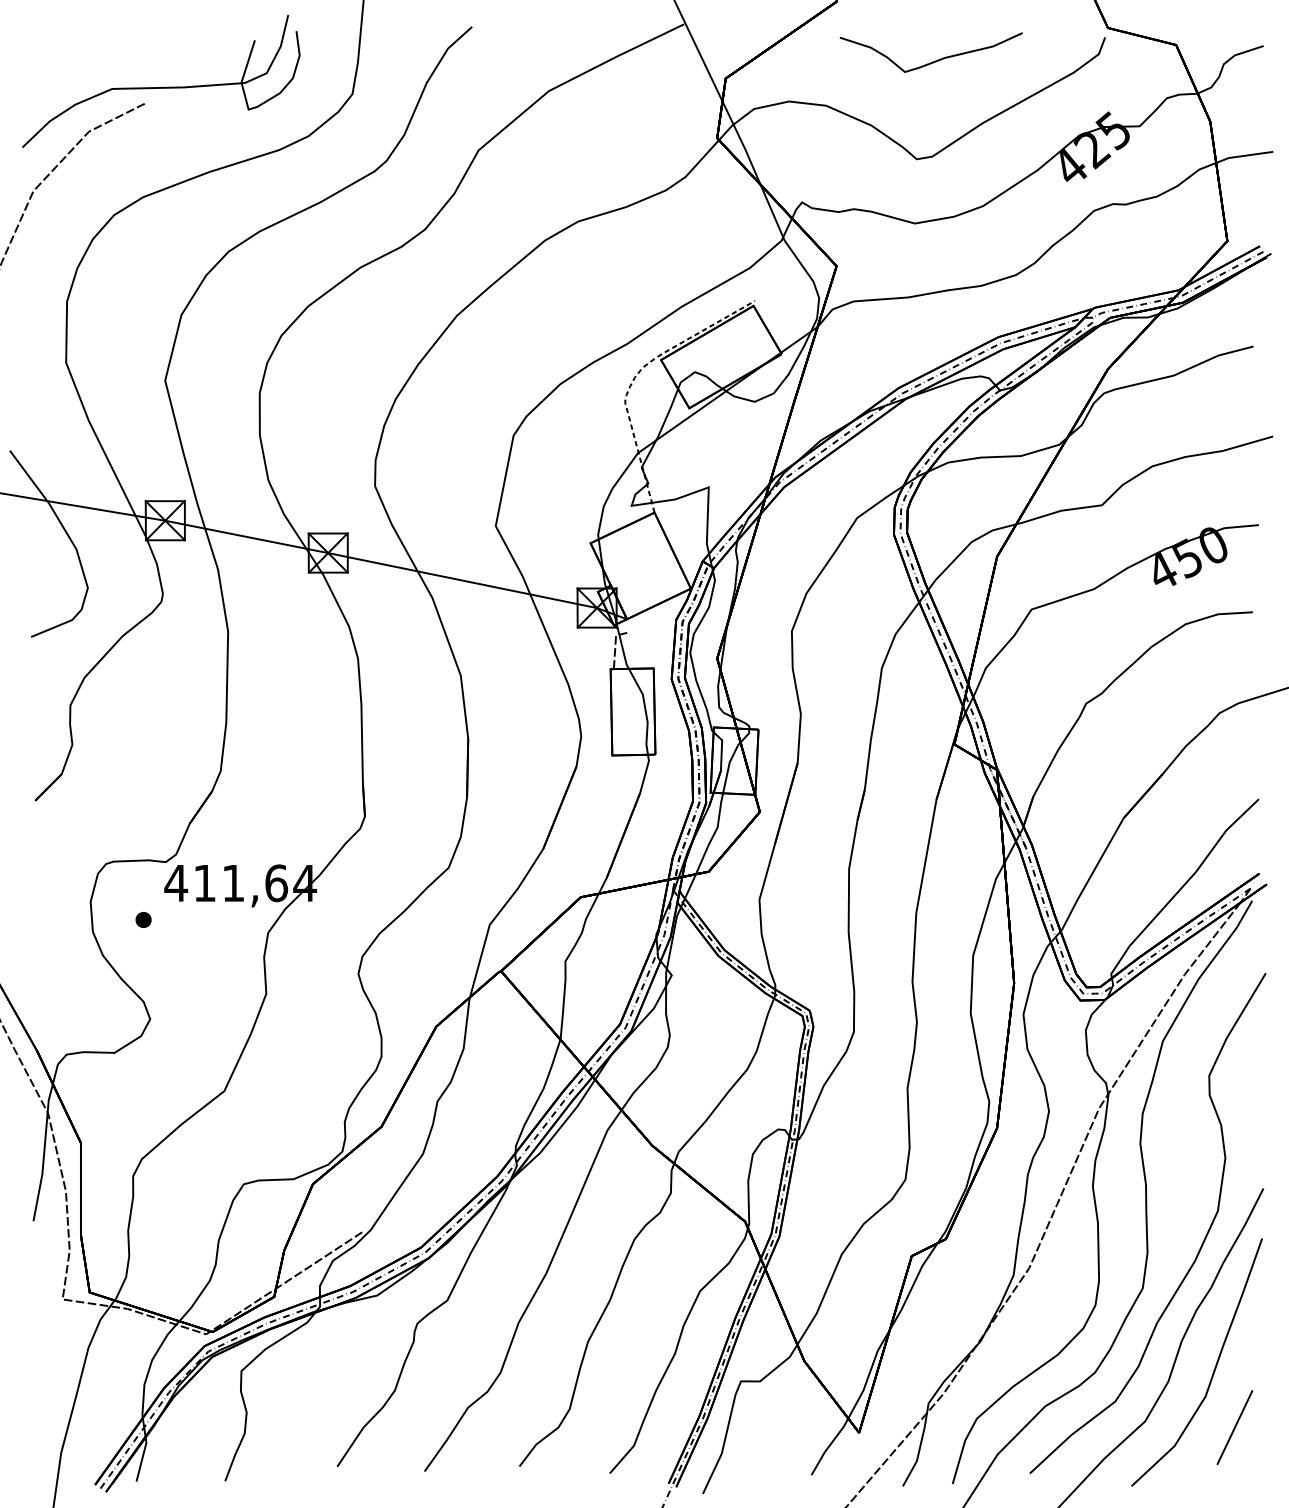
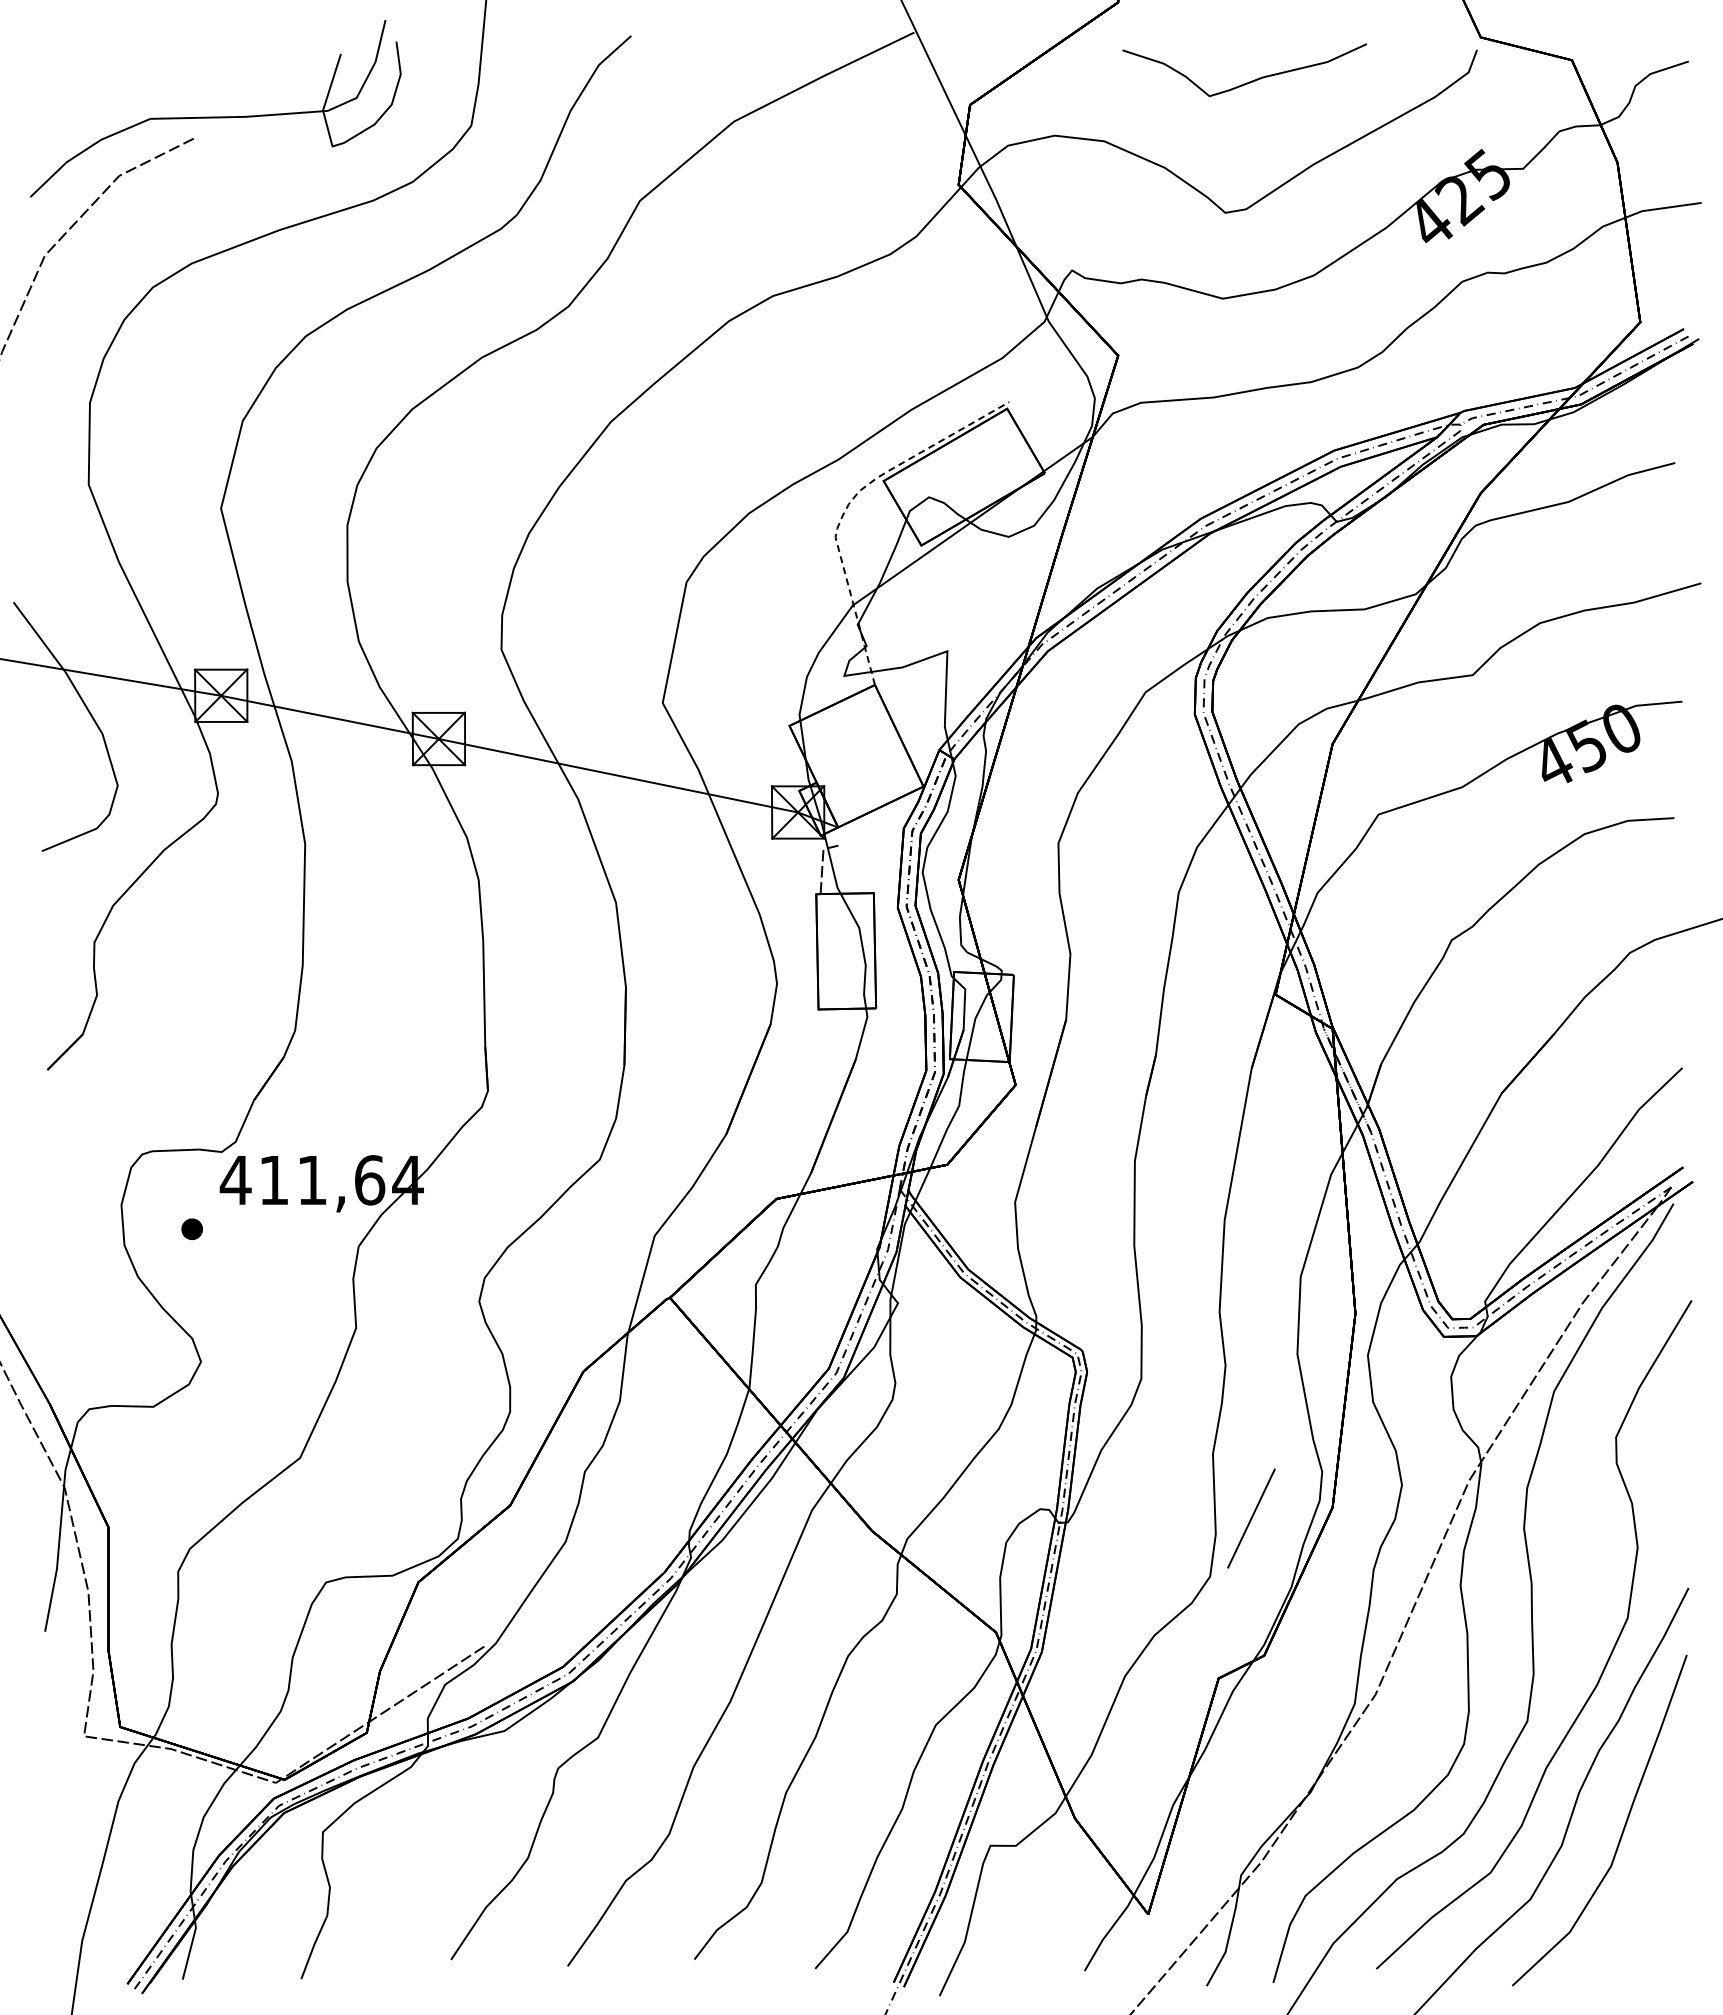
line: (1234, 1427) -> (1251, 1518), moved

